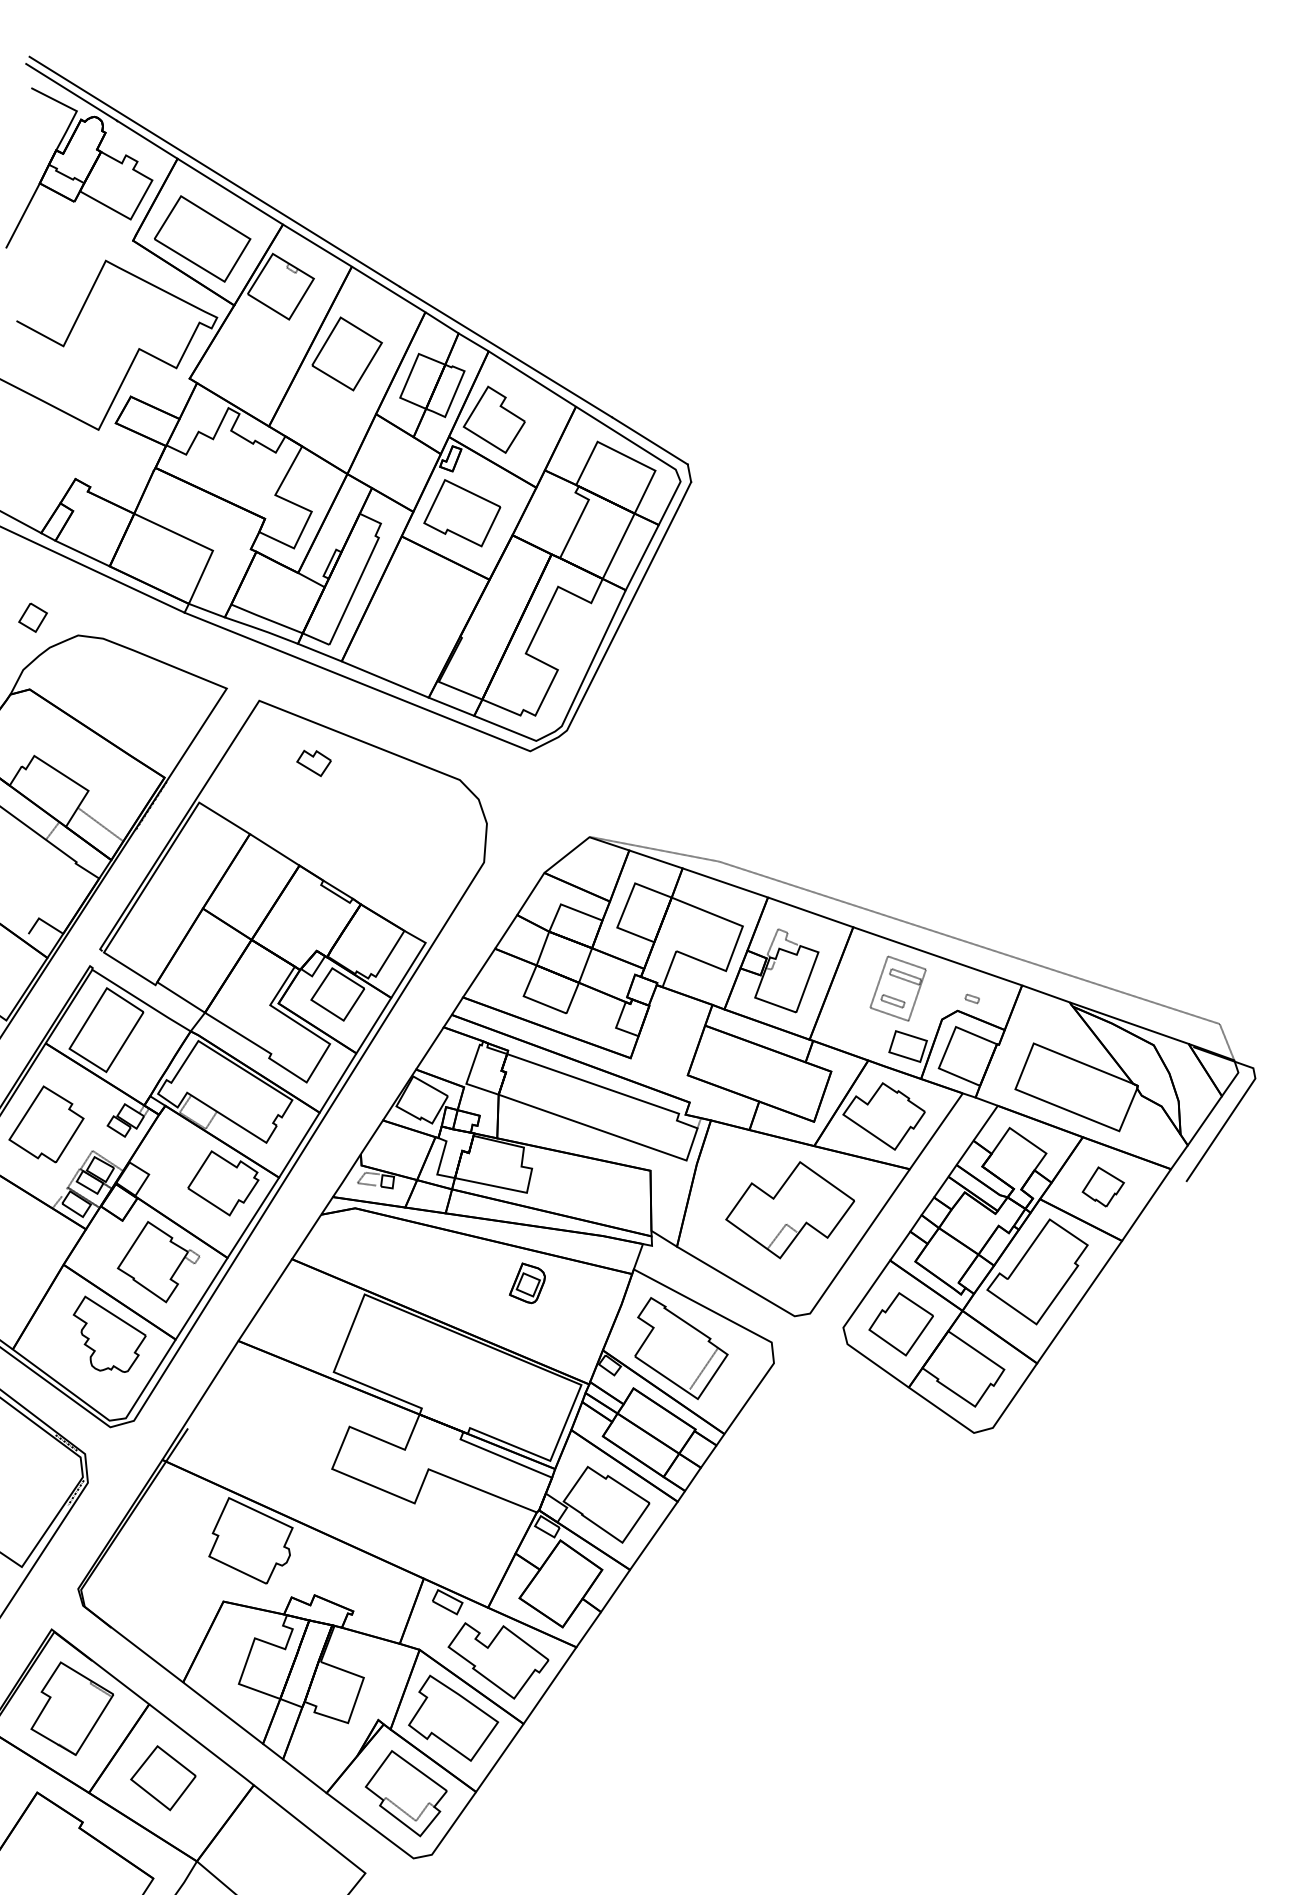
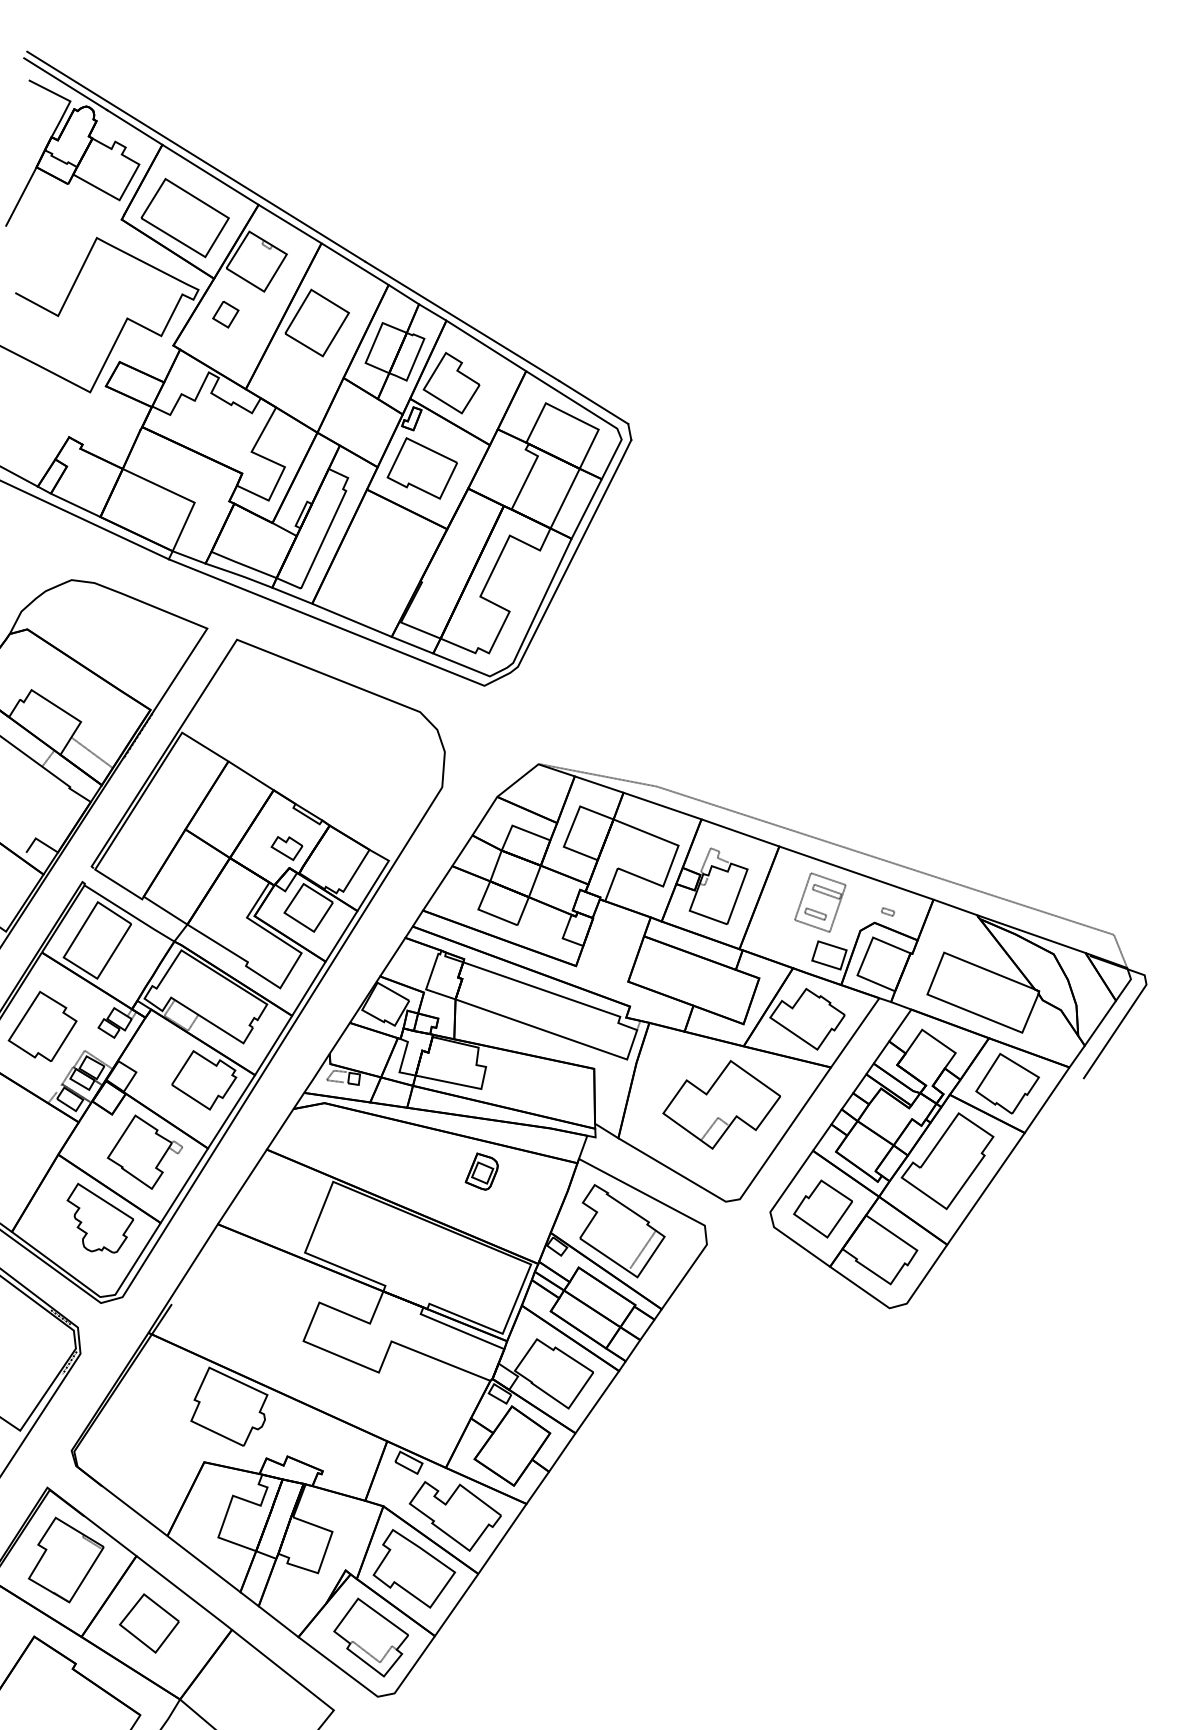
part: (32, 617) -> (225, 314), moved
part: (313, 763) -> (286, 848), moved
part: (1103, 1186) -> (1007, 1083), size x1.67

